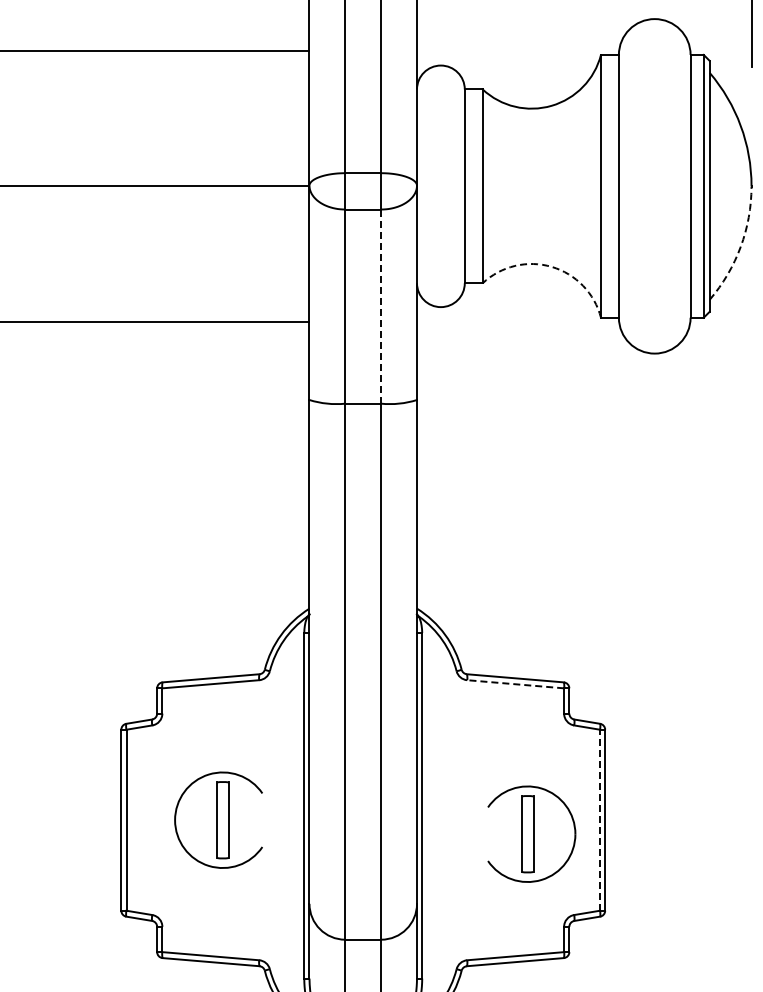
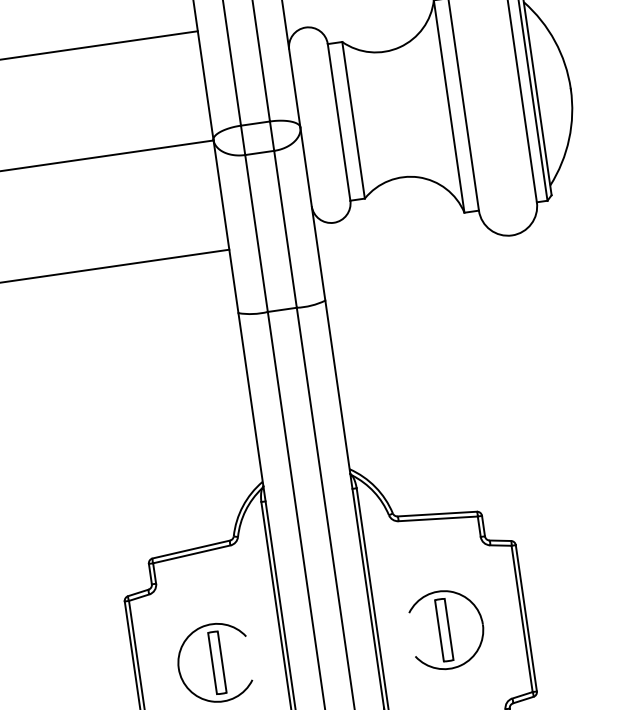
arc: (740, 246) -> (568, 138), dashed -> solid
arc: (551, 266) -> (418, 177), dashed -> solid
line: (381, 306) -> (285, 229), dashed -> solid
line: (515, 684) -> (438, 519), dashed -> solid
line: (599, 820) -> (521, 619), dashed -> solid
part: (531, 833) -> (447, 629), moved

